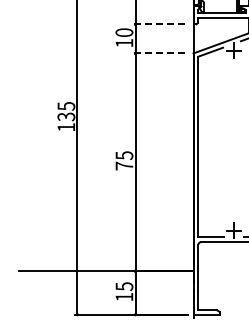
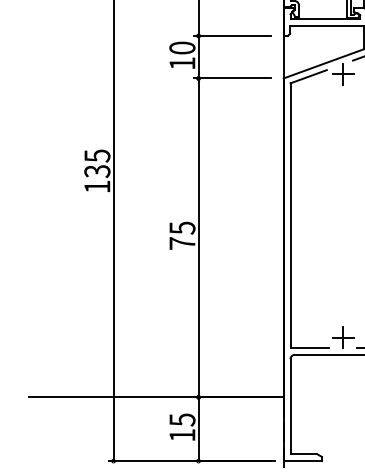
line: (158, 24) -> (232, 36), dashed -> solid
line: (158, 53) -> (232, 78), dashed -> solid

